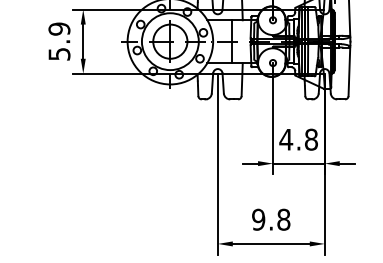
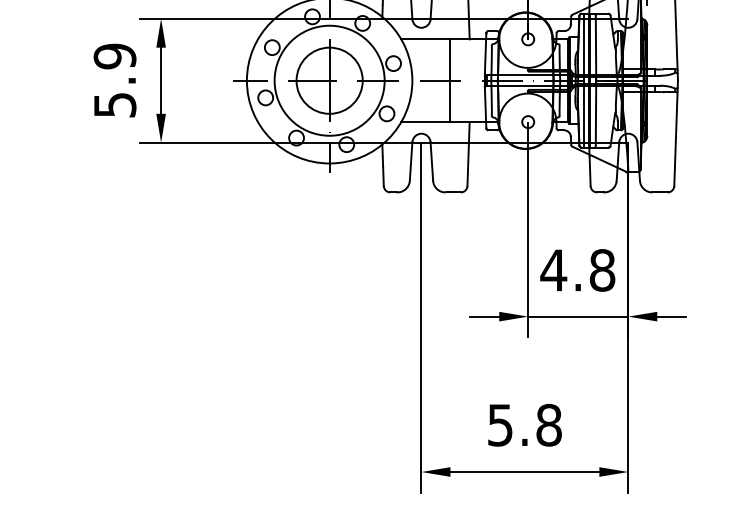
text: (258, 219) -> (500, 424), 9.8 -> 5.8

